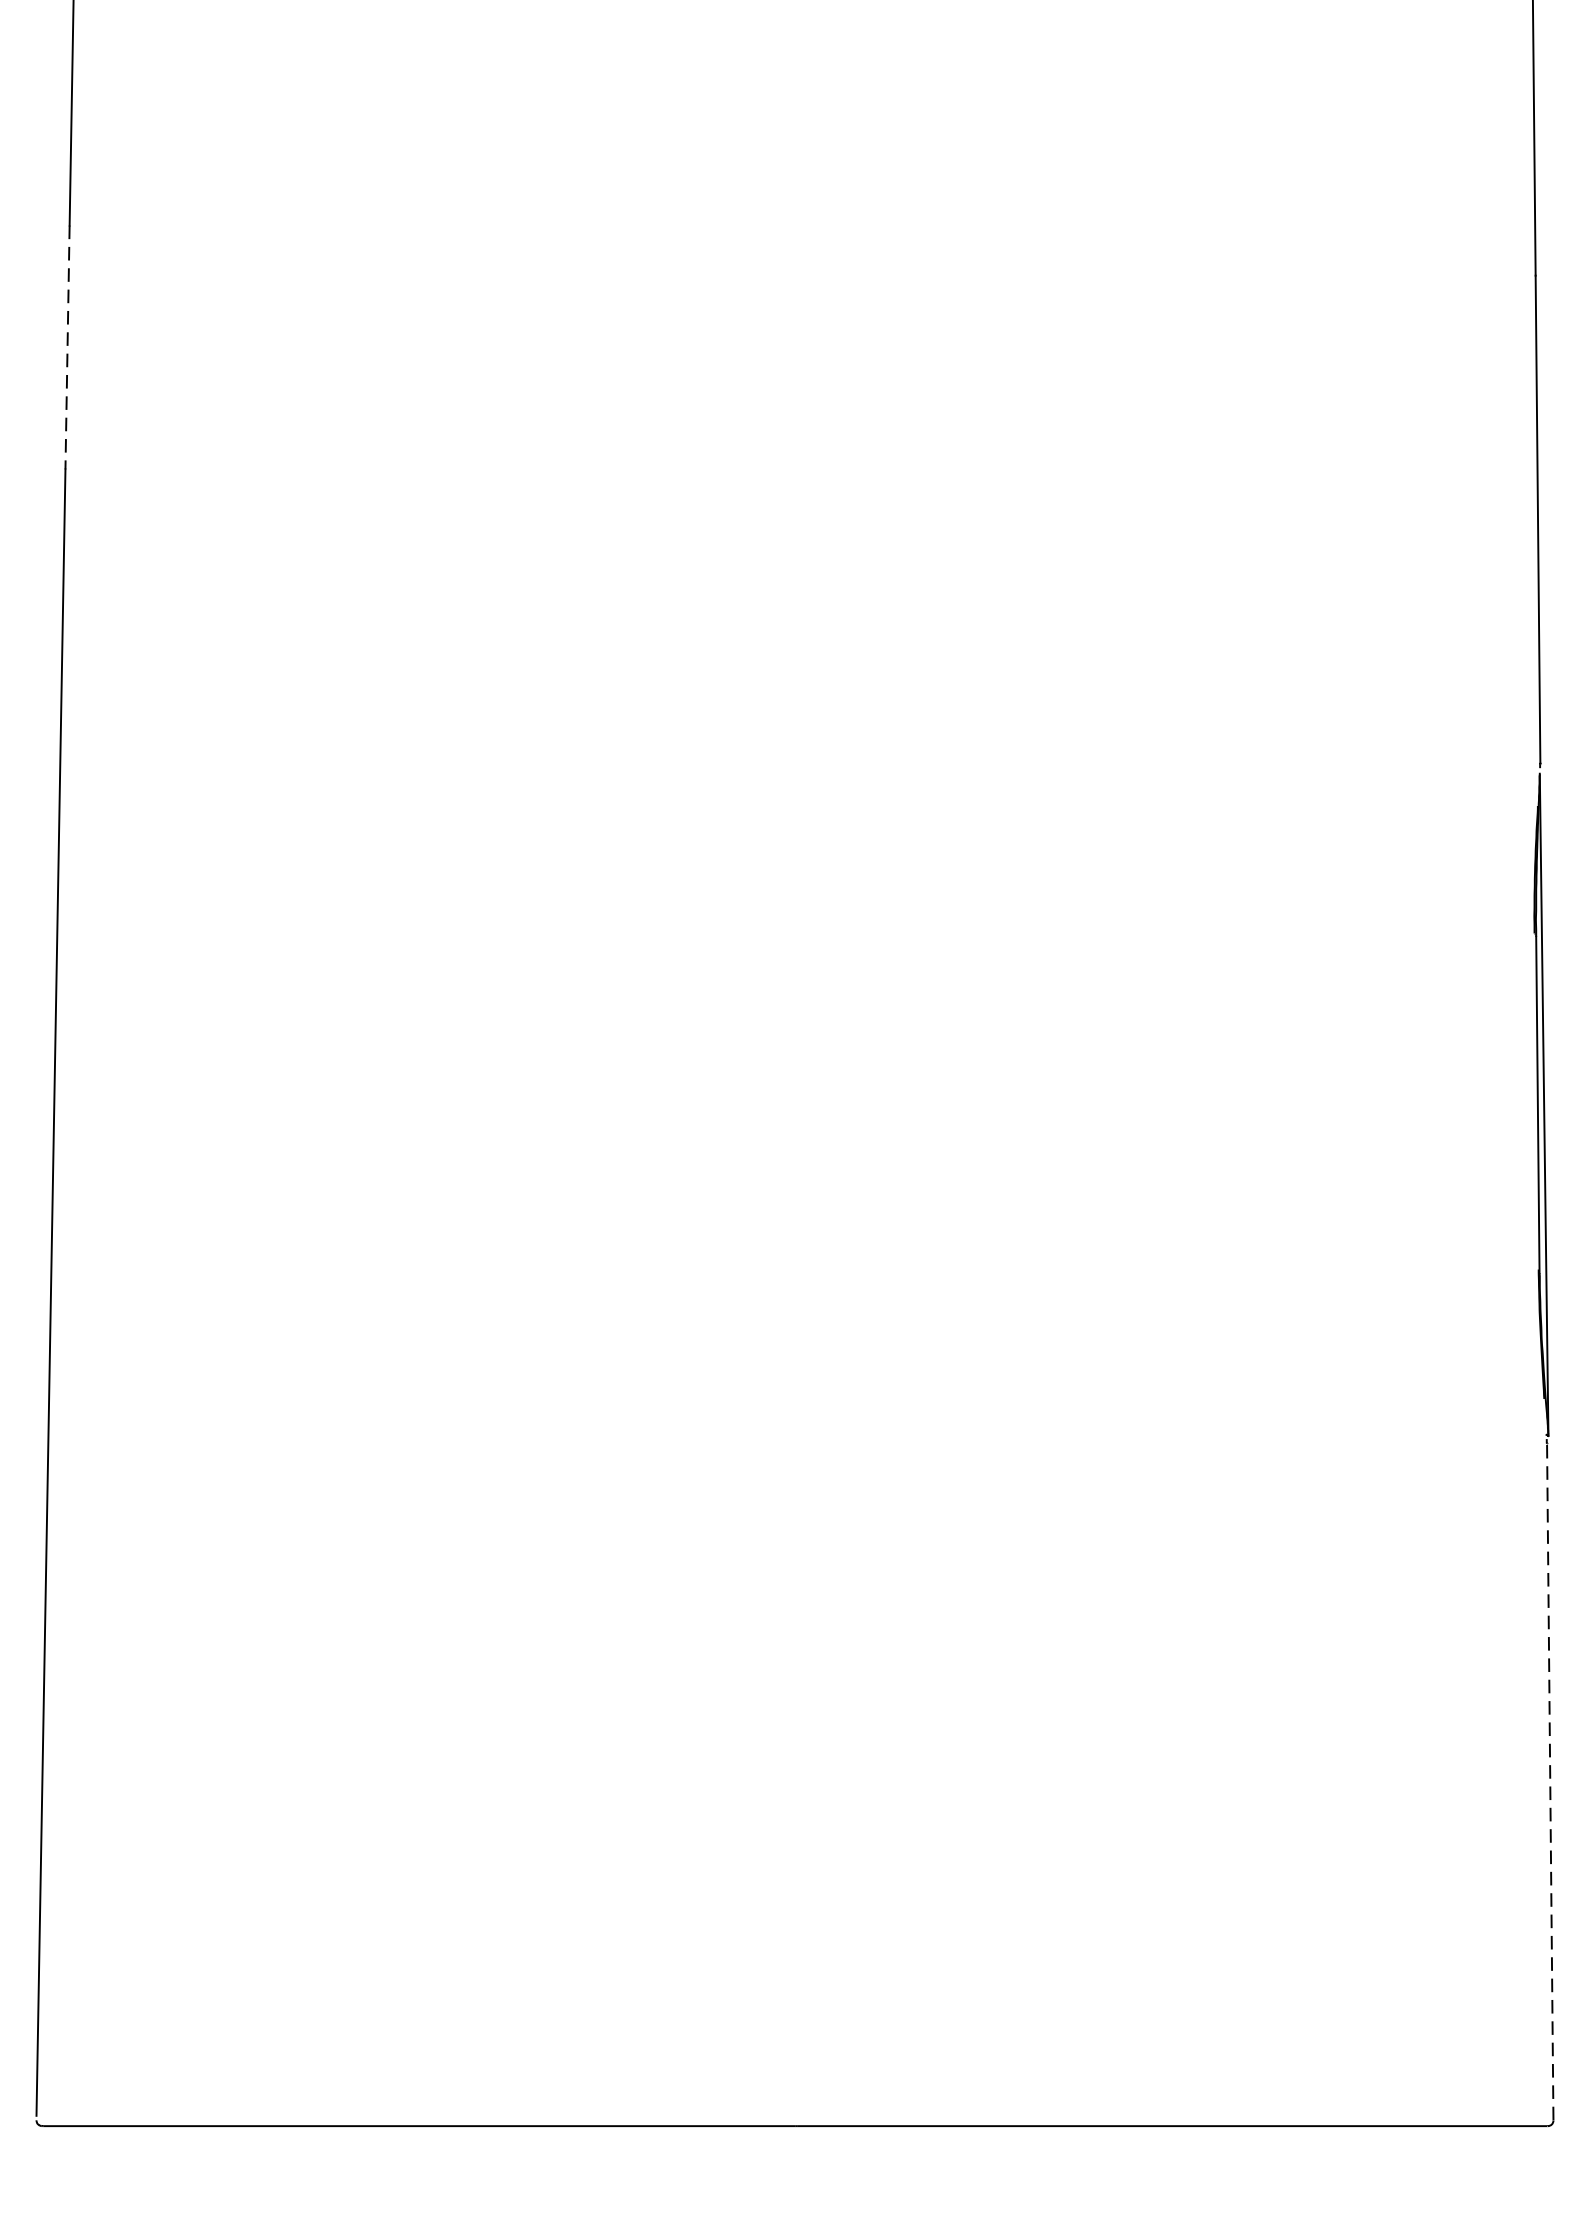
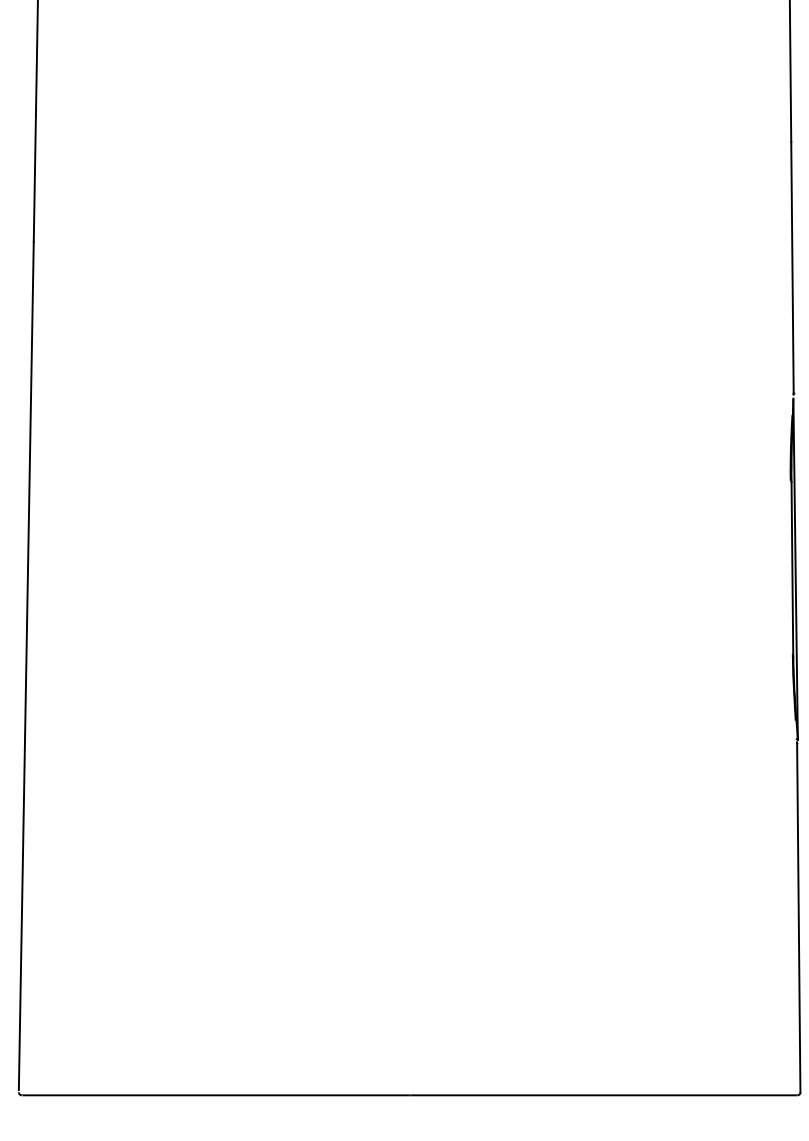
line: (66, 346) -> (34, 178), dashed -> solid
line: (1549, 1780) -> (798, 917), dashed -> solid

